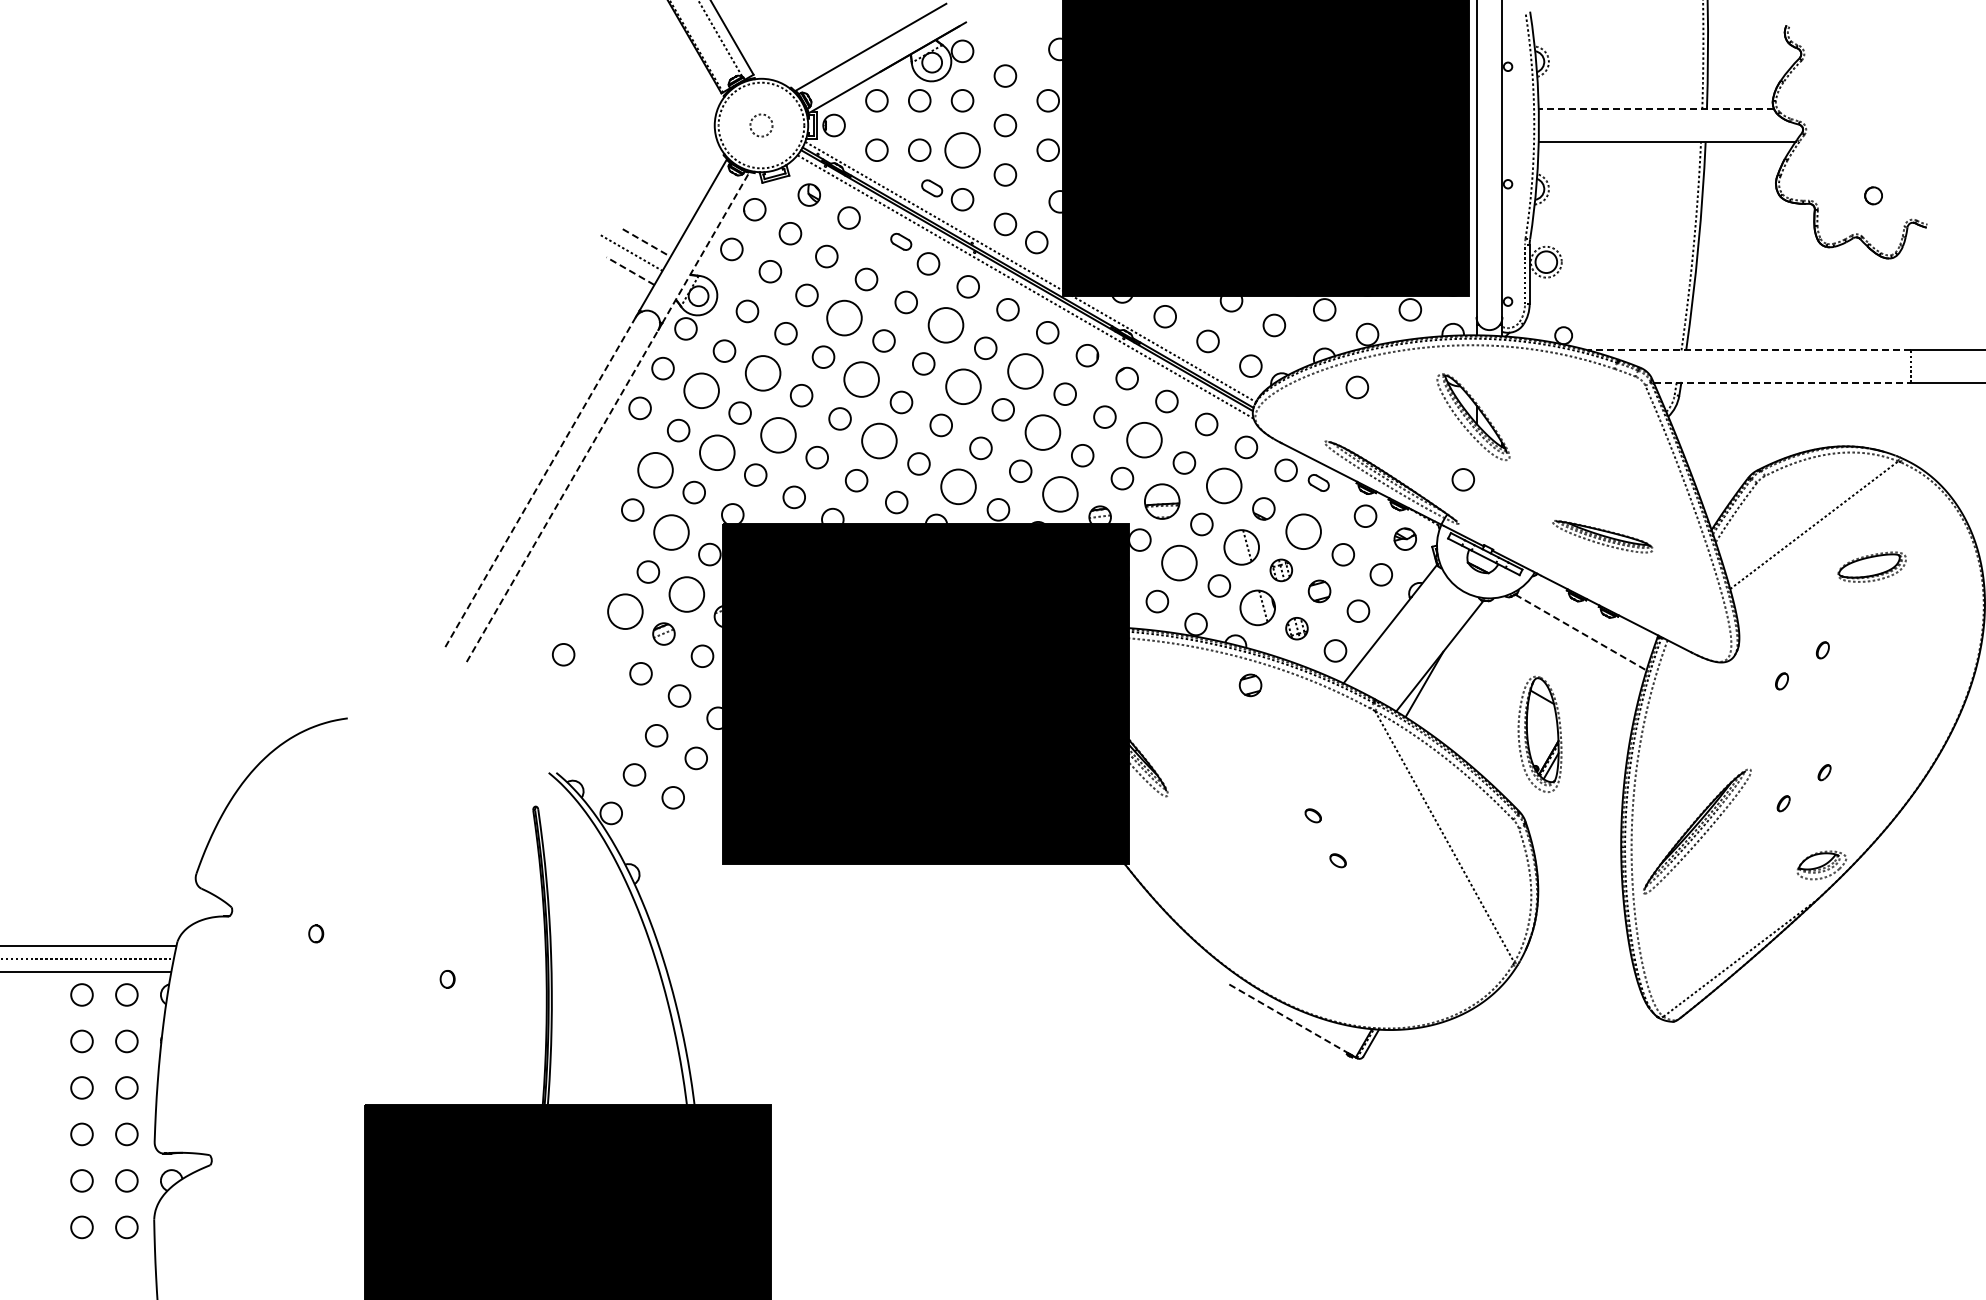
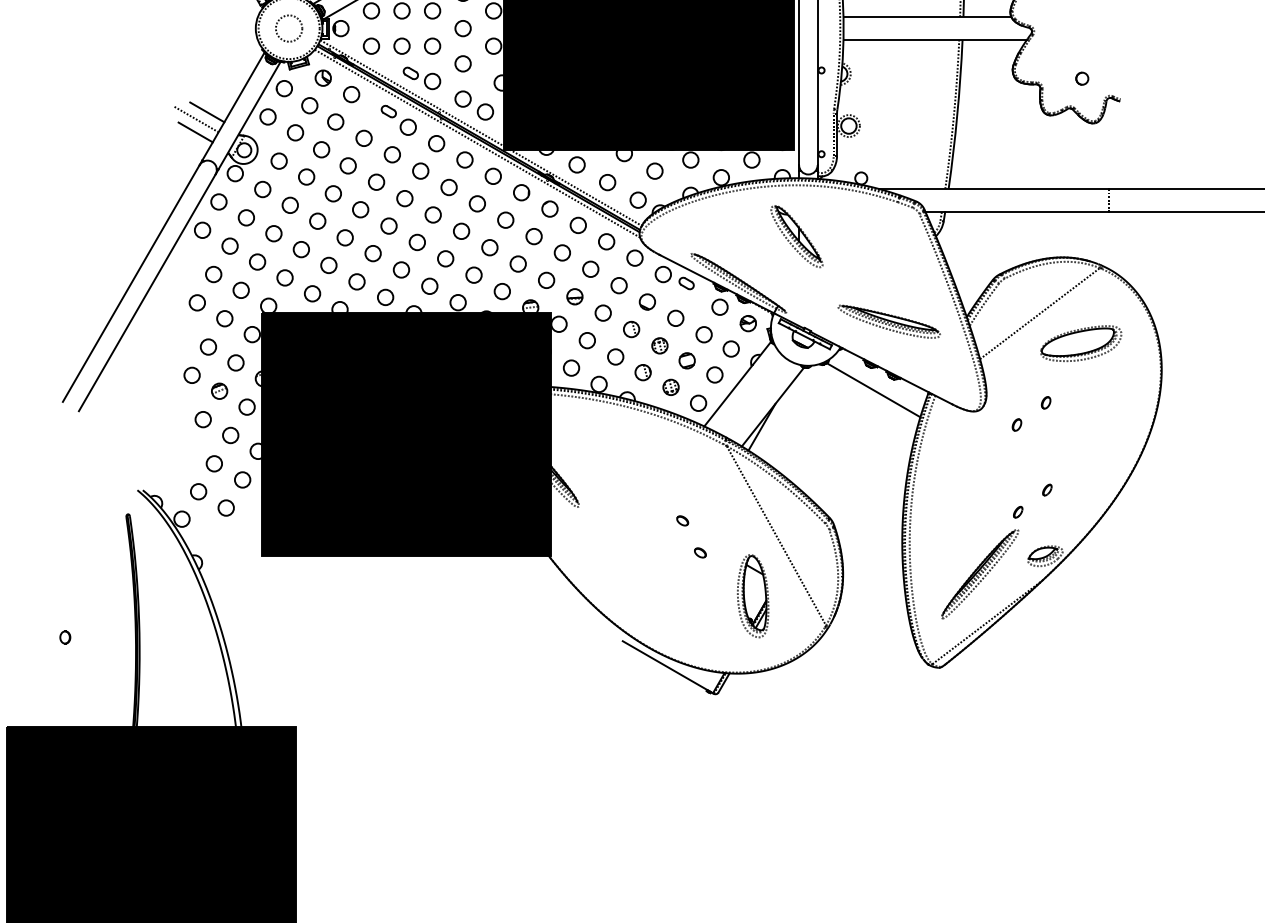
line: (1656, 109) -> (927, 17), dashed -> solid
circle: (761, 125) -> (289, 28), size x1.67
circle: (962, 149) -> (432, 45), size x0.62
line: (646, 243) -> (207, 112), dashed -> solid
line: (705, 248) -> (249, 116), dashed -> solid
line: (630, 271) -> (195, 132), dashed -> solid
circle: (843, 317) -> (347, 165), size x0.62
circle: (945, 325) -> (420, 171), size x0.62
line: (1749, 350) -> (993, 189), dashed -> solid
circle: (1025, 370) -> (477, 203), size x0.62
circle: (762, 373) -> (289, 205), size x0.62
circle: (861, 379) -> (360, 209), size x0.62
line: (1782, 382) -> (1017, 211), dashed -> solid
circle: (963, 386) -> (433, 214), size x0.62
circle: (1357, 387) -> (714, 215), removed
circle: (701, 390) -> (246, 217), size x0.62
circle: (1042, 432) -> (489, 247), size x0.62
circle: (778, 435) -> (301, 249), size x0.62
circle: (1144, 439) -> (562, 252), size x0.62
circle: (878, 440) -> (372, 253), size x0.62
circle: (716, 452) -> (257, 261), size x0.62
circle: (655, 470) -> (213, 274), size x0.62
circle: (1462, 479) -> (789, 281), removed
line: (540, 483) -> (131, 283), dashed -> solid
circle: (1223, 485) -> (618, 285), size x0.62
circle: (958, 486) -> (429, 286), size x0.62
circle: (1060, 493) -> (502, 291), size x0.62
line: (562, 496) -> (147, 293), dashed -> solid
part: (1161, 501) -> (574, 296), size x0.62
circle: (670, 531) -> (224, 318), size x0.62
circle: (1303, 531) -> (675, 318), size x0.62
part: (1602, 536) -> (888, 321), size x1.43
part: (1241, 547) -> (631, 329), size x0.62
circle: (1179, 562) -> (587, 340), size x0.62
part: (1872, 566) -> (1081, 343), size x1.67
circle: (686, 593) -> (235, 362), size x0.62
part: (1257, 607) -> (642, 372), size x0.62
circle: (625, 611) -> (192, 375), size x0.62
line: (1580, 632) -> (873, 390), dashed -> solid
circle: (563, 654) -> (147, 405), removed
part: (1250, 685) -> (637, 427), removed
part: (1539, 733) -> (752, 595), moved
part: (1697, 831) -> (980, 574), moved
line: (1288, 1018) -> (665, 665), dashed -> solid

